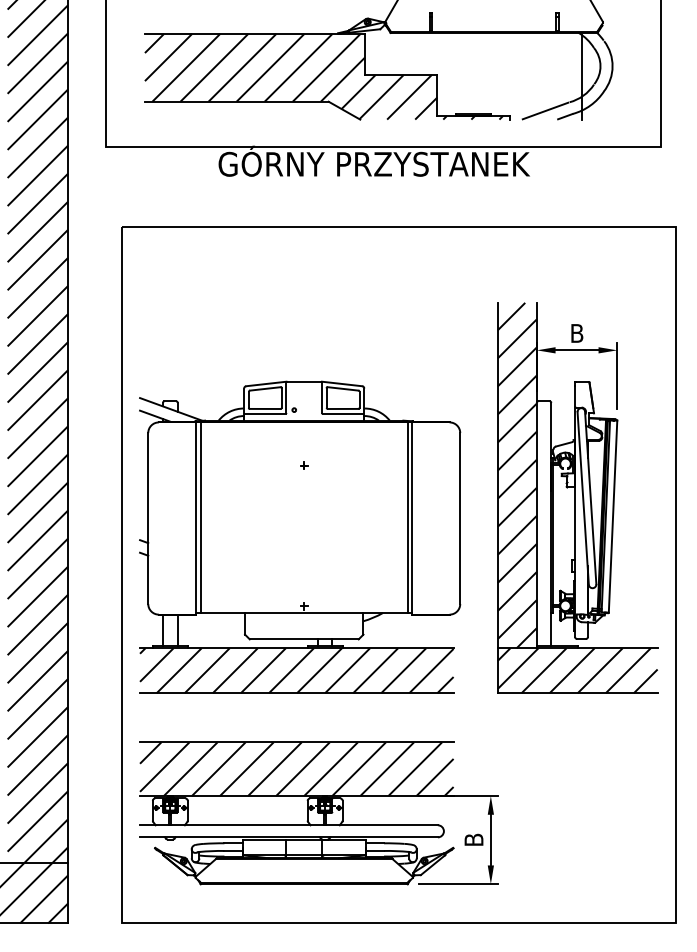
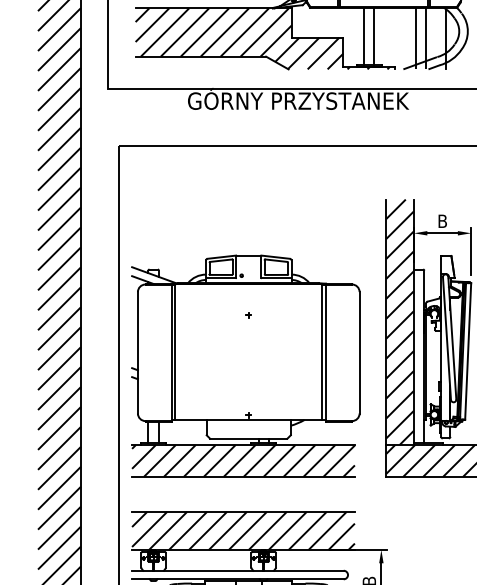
line: (466, 72) -> (364, 35), added
line: (480, 72) -> (373, 35), added
line: (538, 75) -> (415, 38), added
line: (553, 75) -> (425, 38), added

